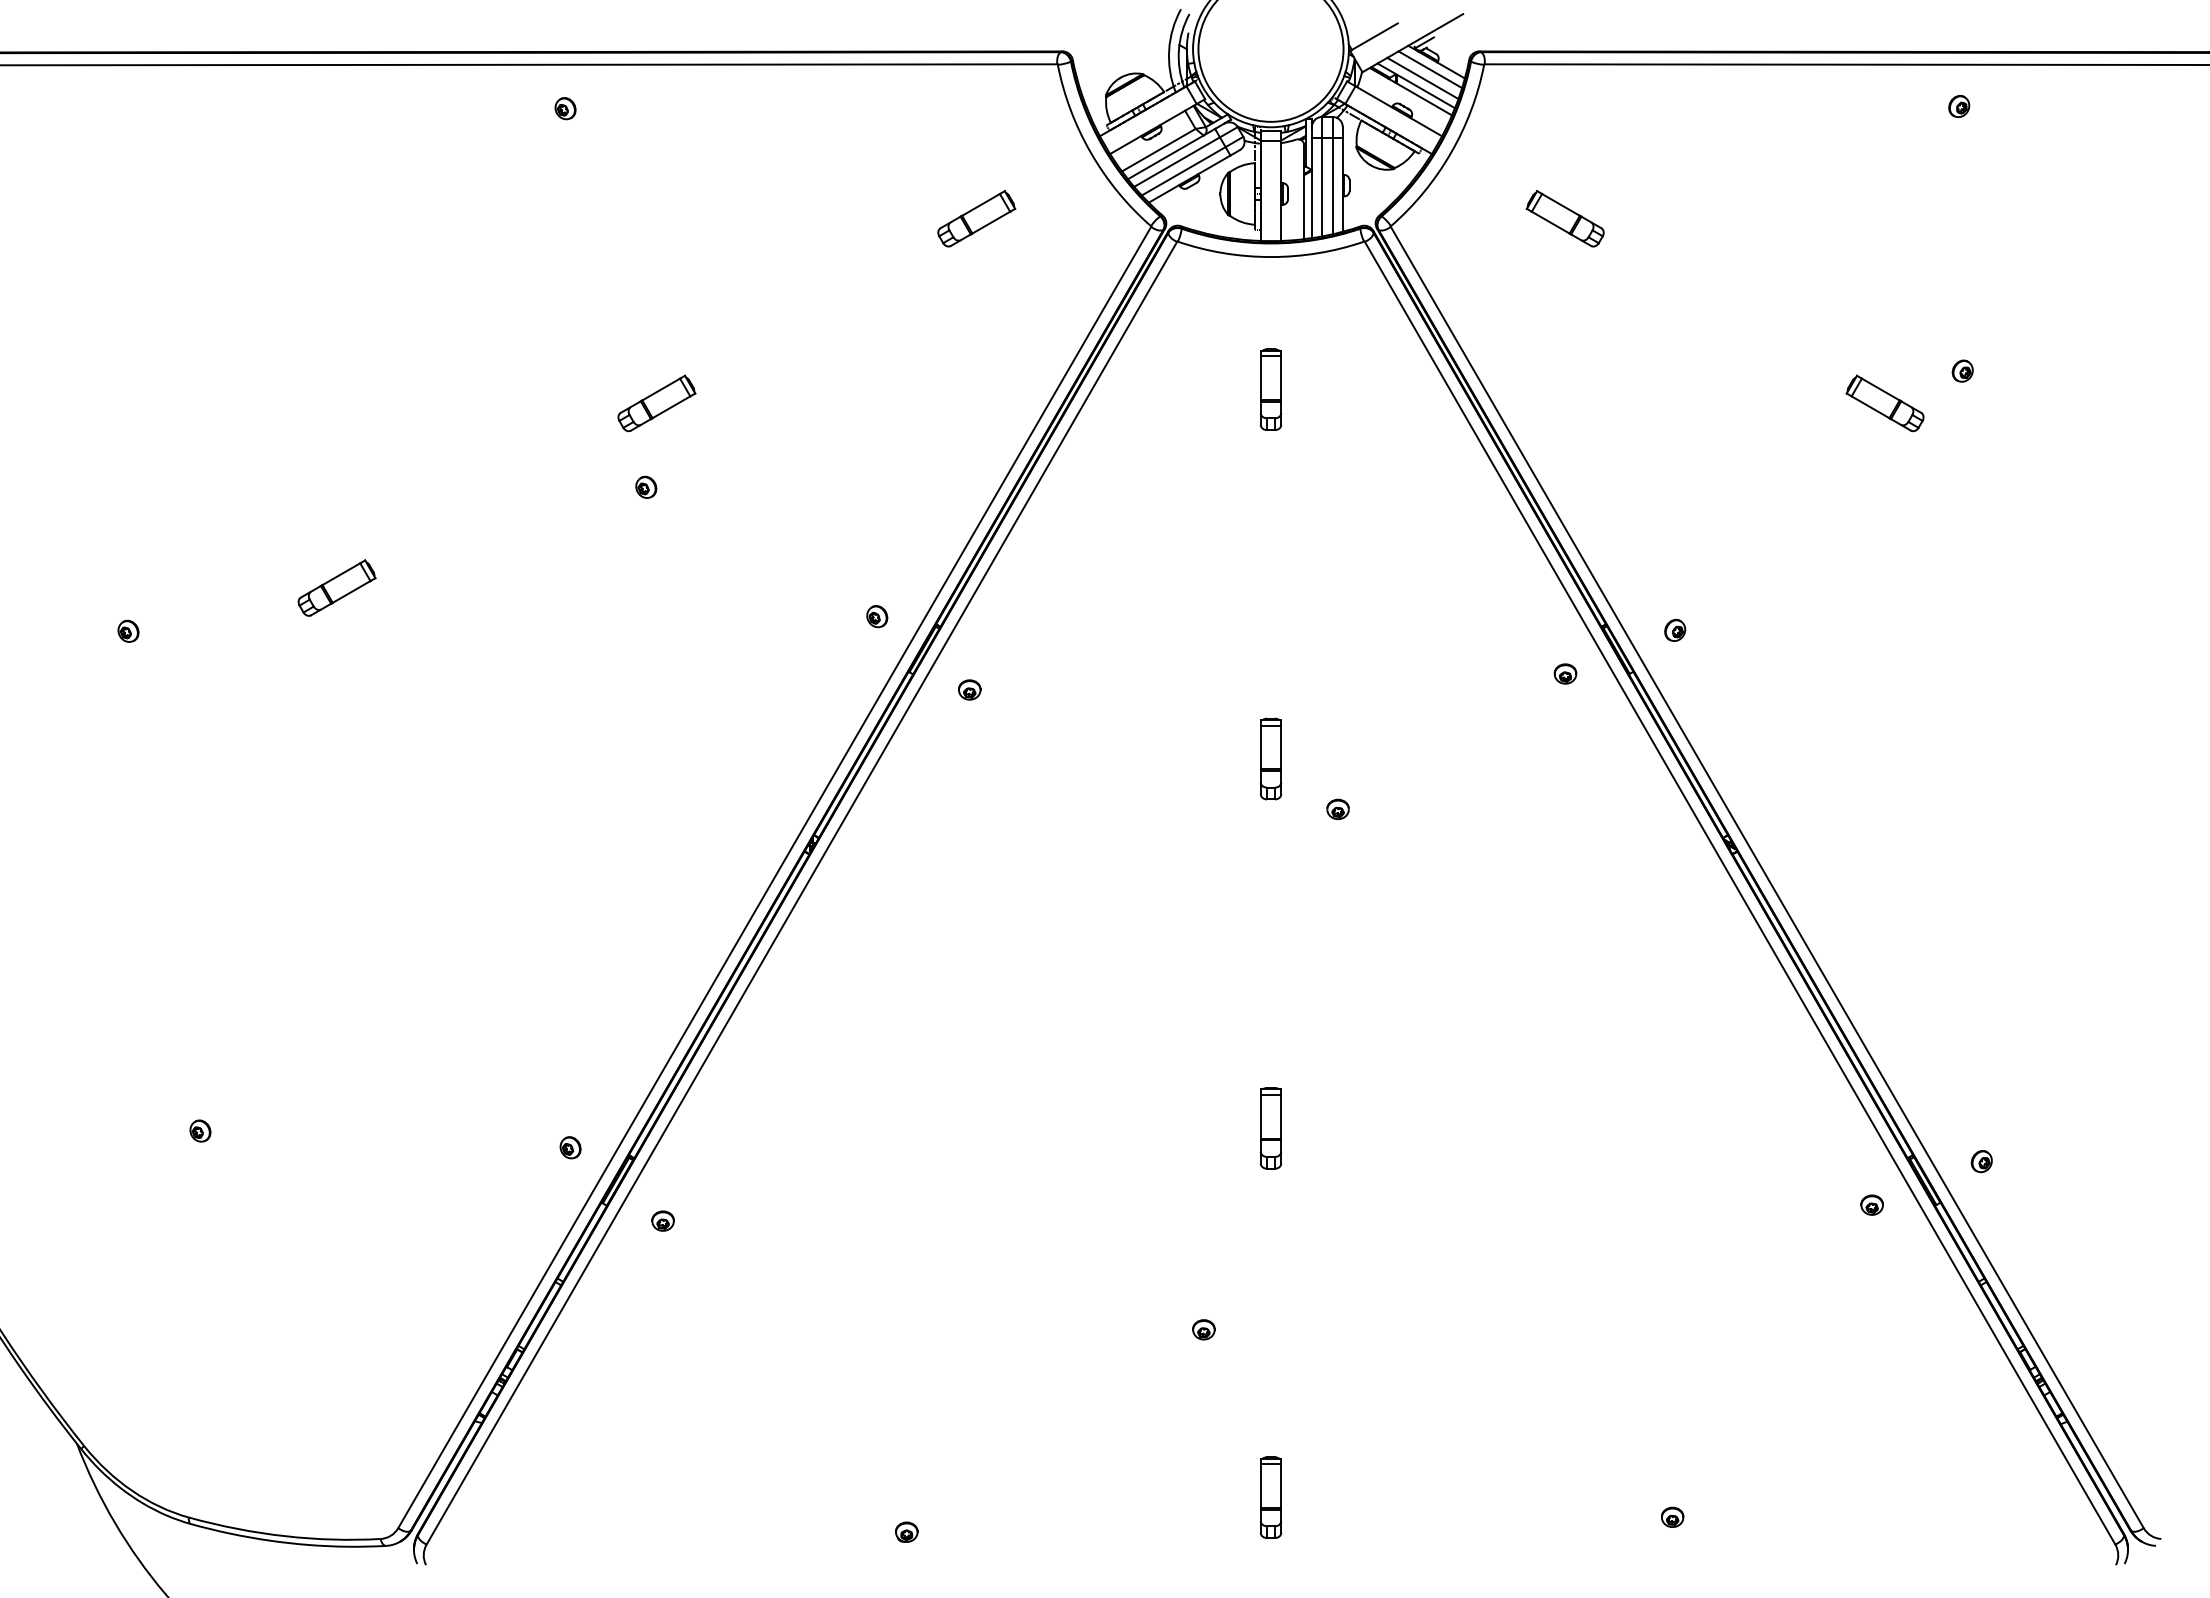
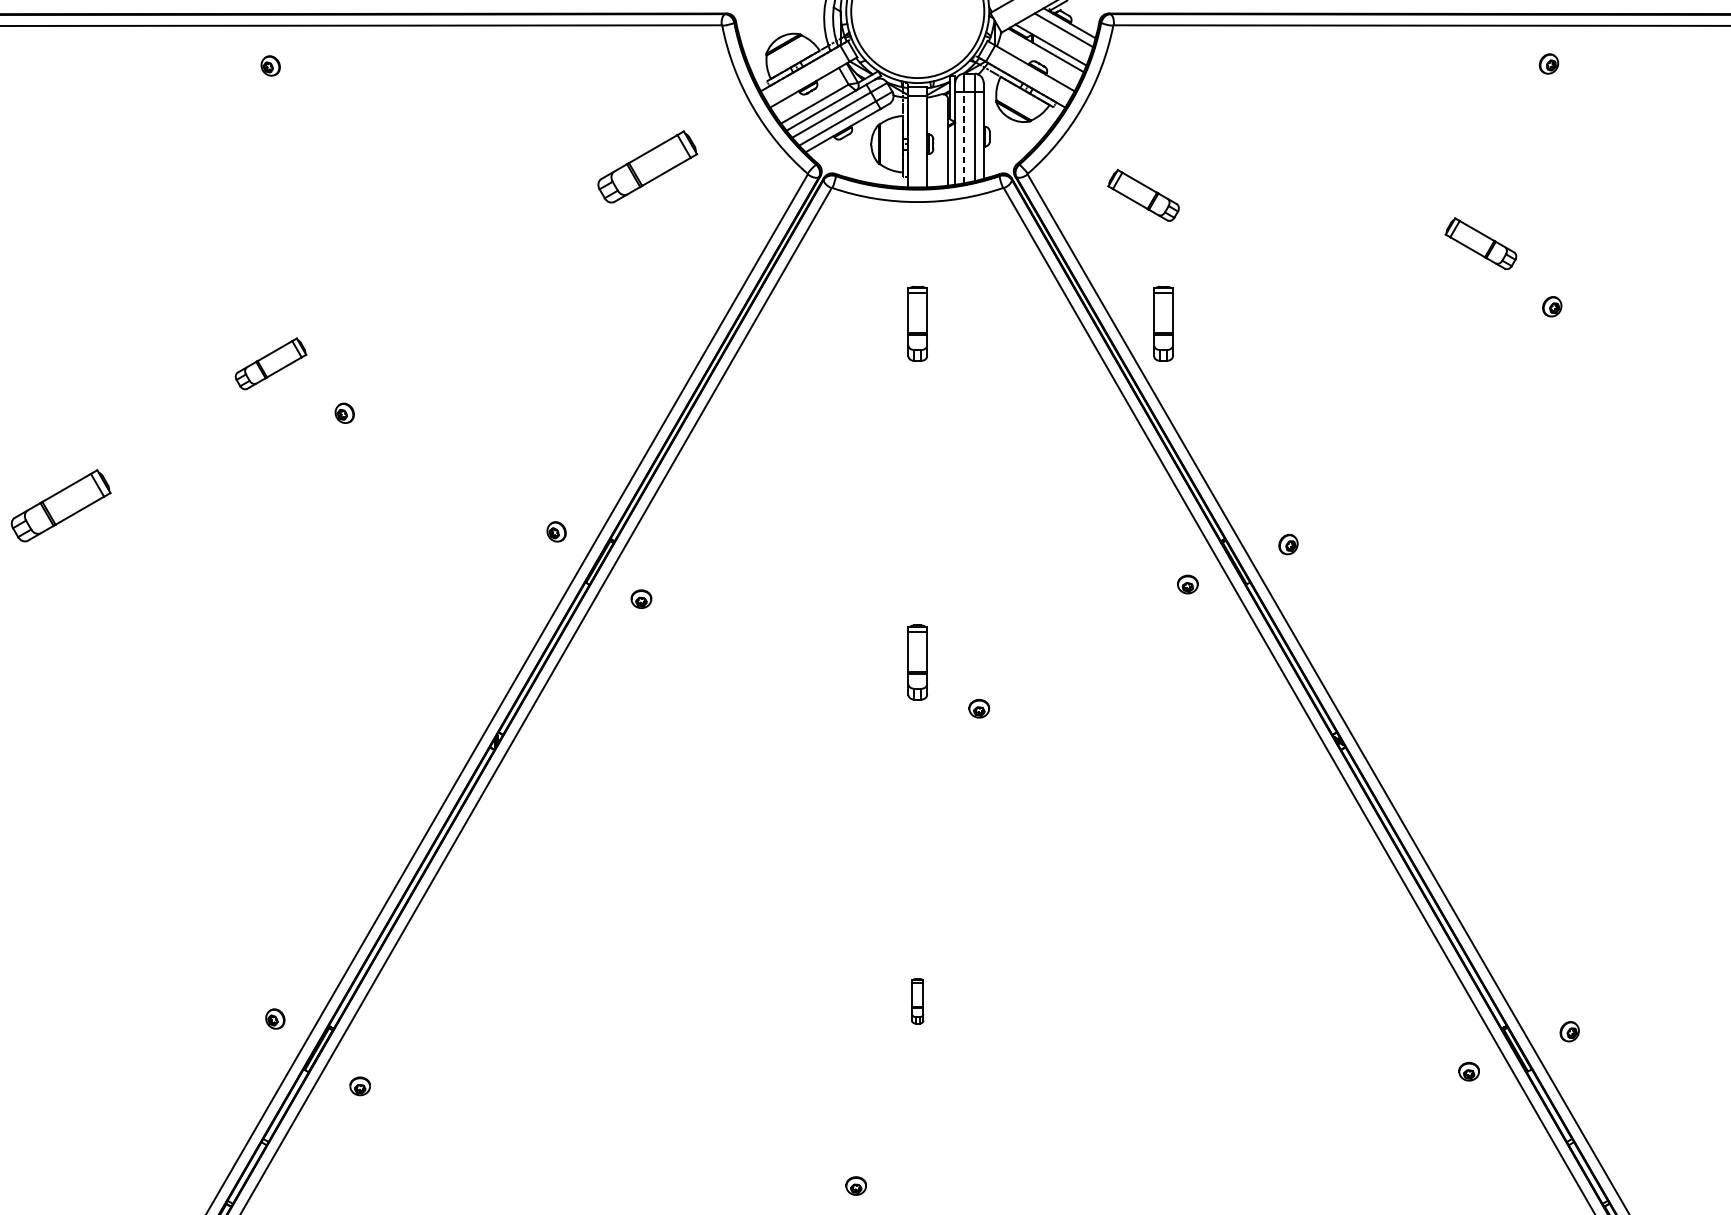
line: (1422, 78) -> (1056, 38), removed
line: (1321, 187) -> (964, 138), solid -> dashed
part: (976, 218) -> (647, 166), size x1.4
part: (1564, 218) -> (1142, 195), moved
part: (1538, 389) -> (1163, 323), added
part: (656, 403) -> (270, 363), moved
part: (1884, 403) -> (1480, 243), moved
part: (336, 587) -> (60, 505), size x1.4
part: (1270, 1128) -> (917, 1001), size x0.6

